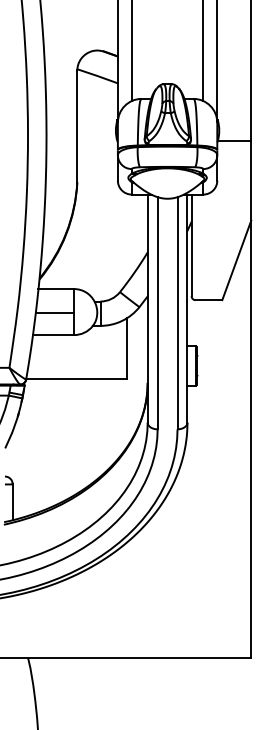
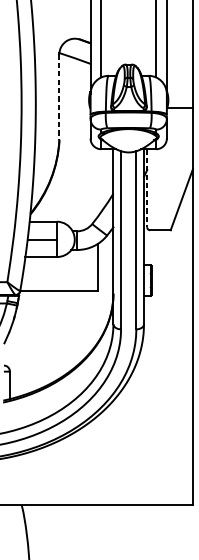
line: (77, 127) -> (59, 97), solid -> dashed
line: (191, 245) -> (147, 188), solid -> dashed

